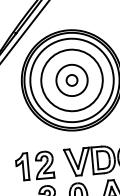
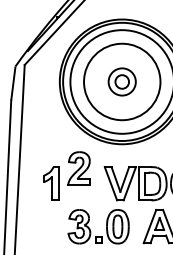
circle: (71, 80) -> (121, 81), size x0.7
part: (44, 164) -> (78, 168), moved

